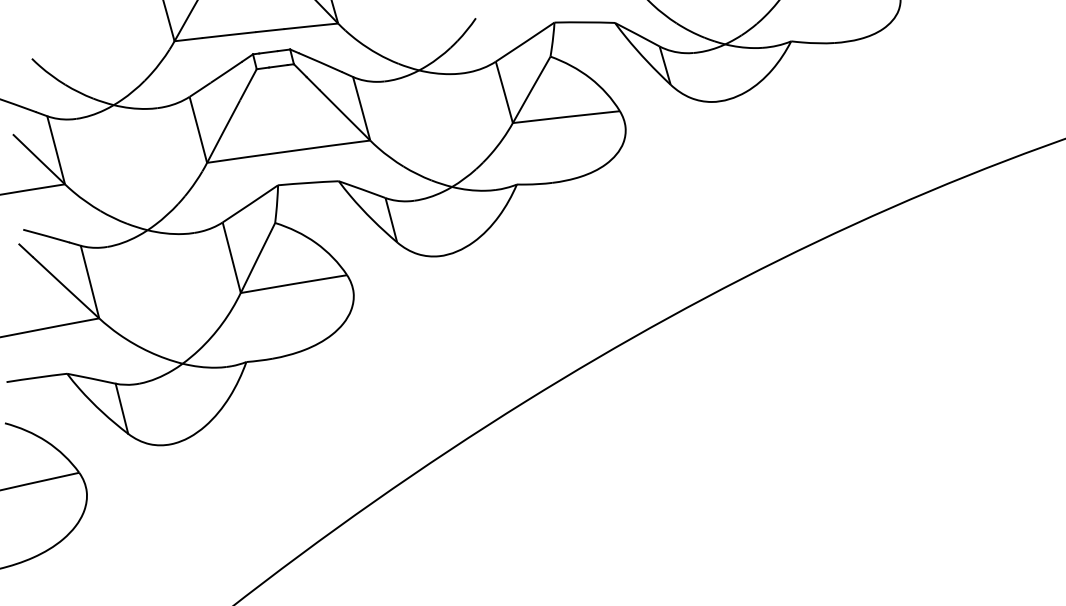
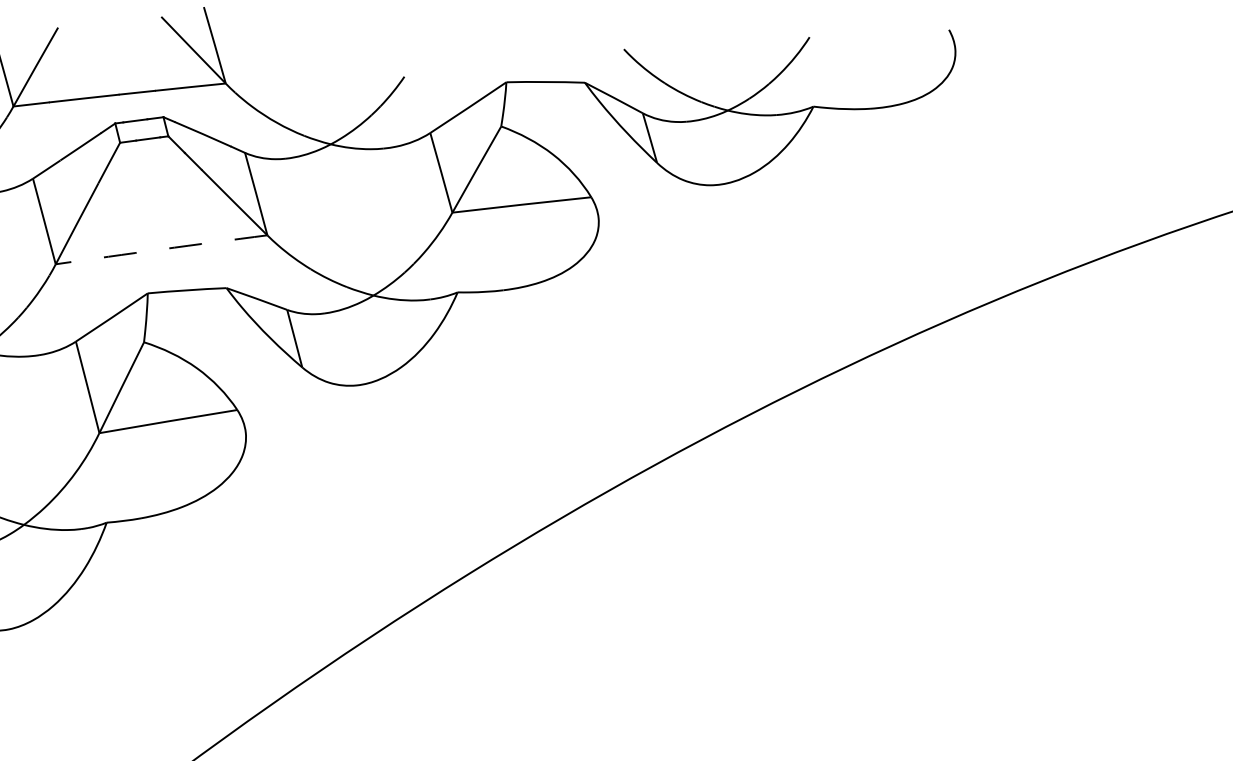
arc: (288, 151) -> (161, 249), solid -> dashed

